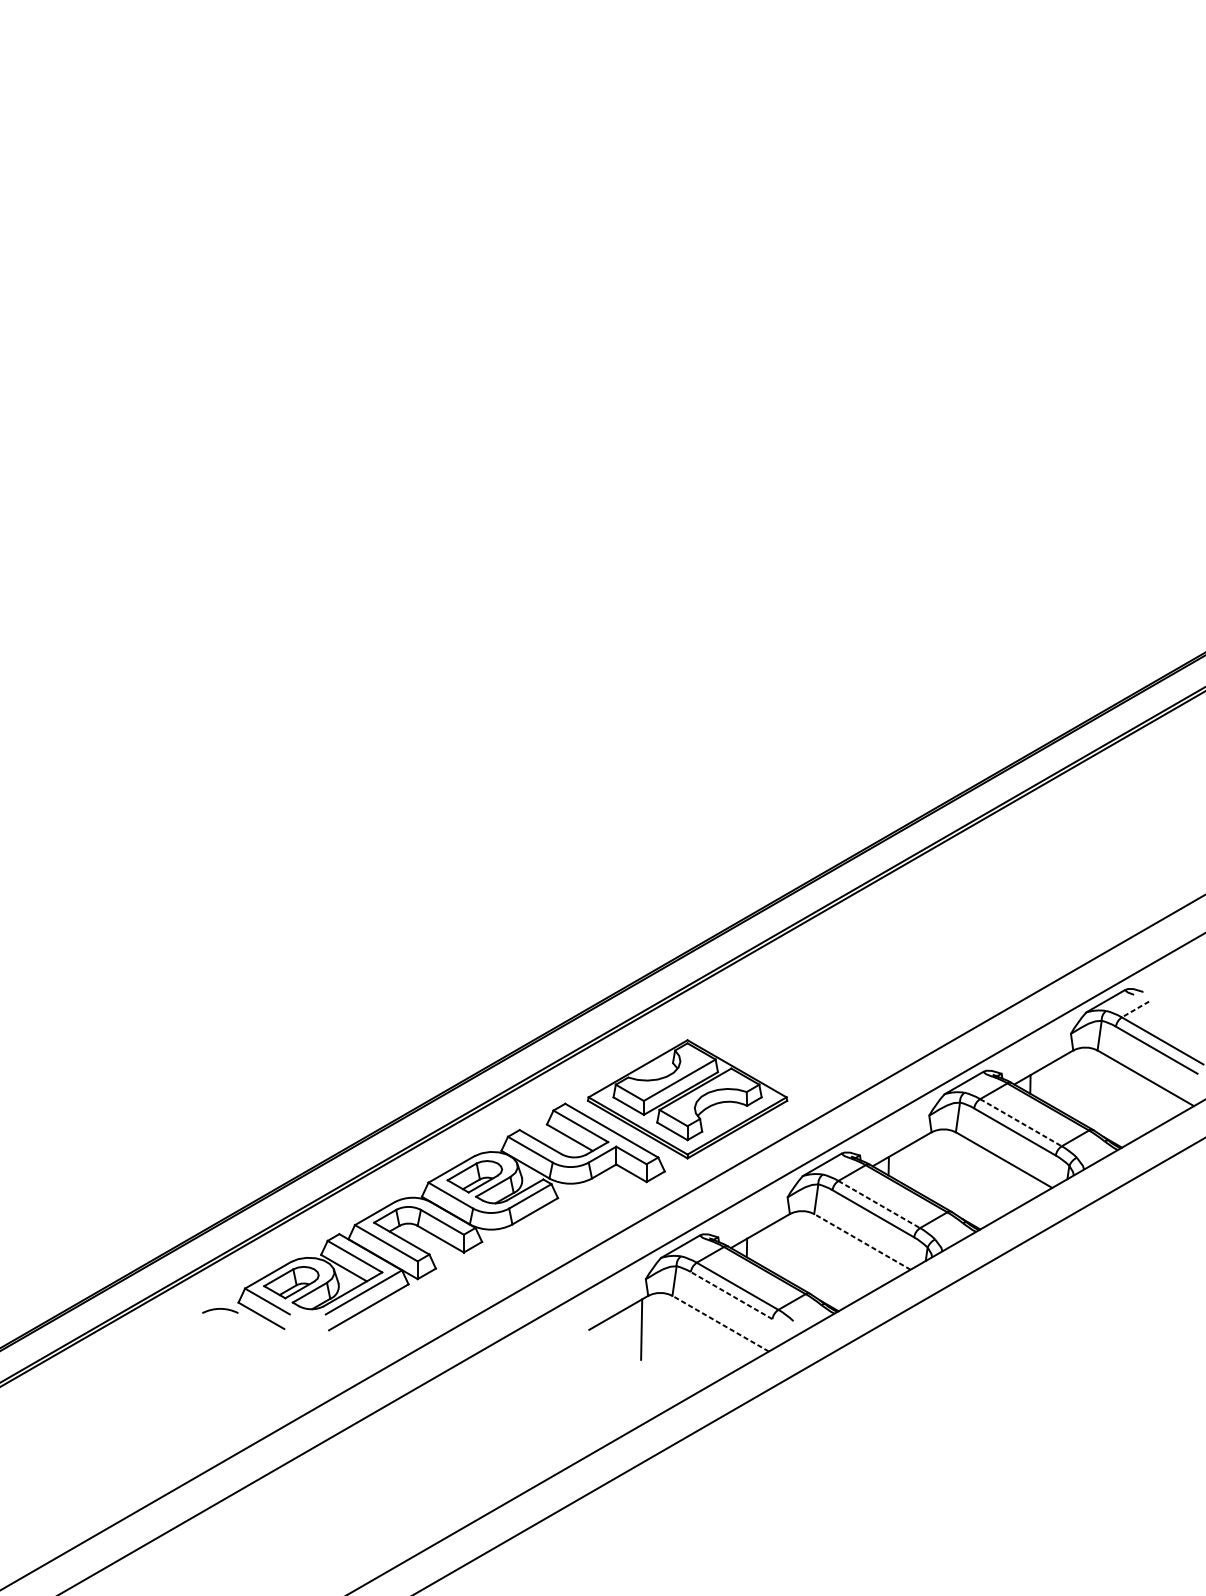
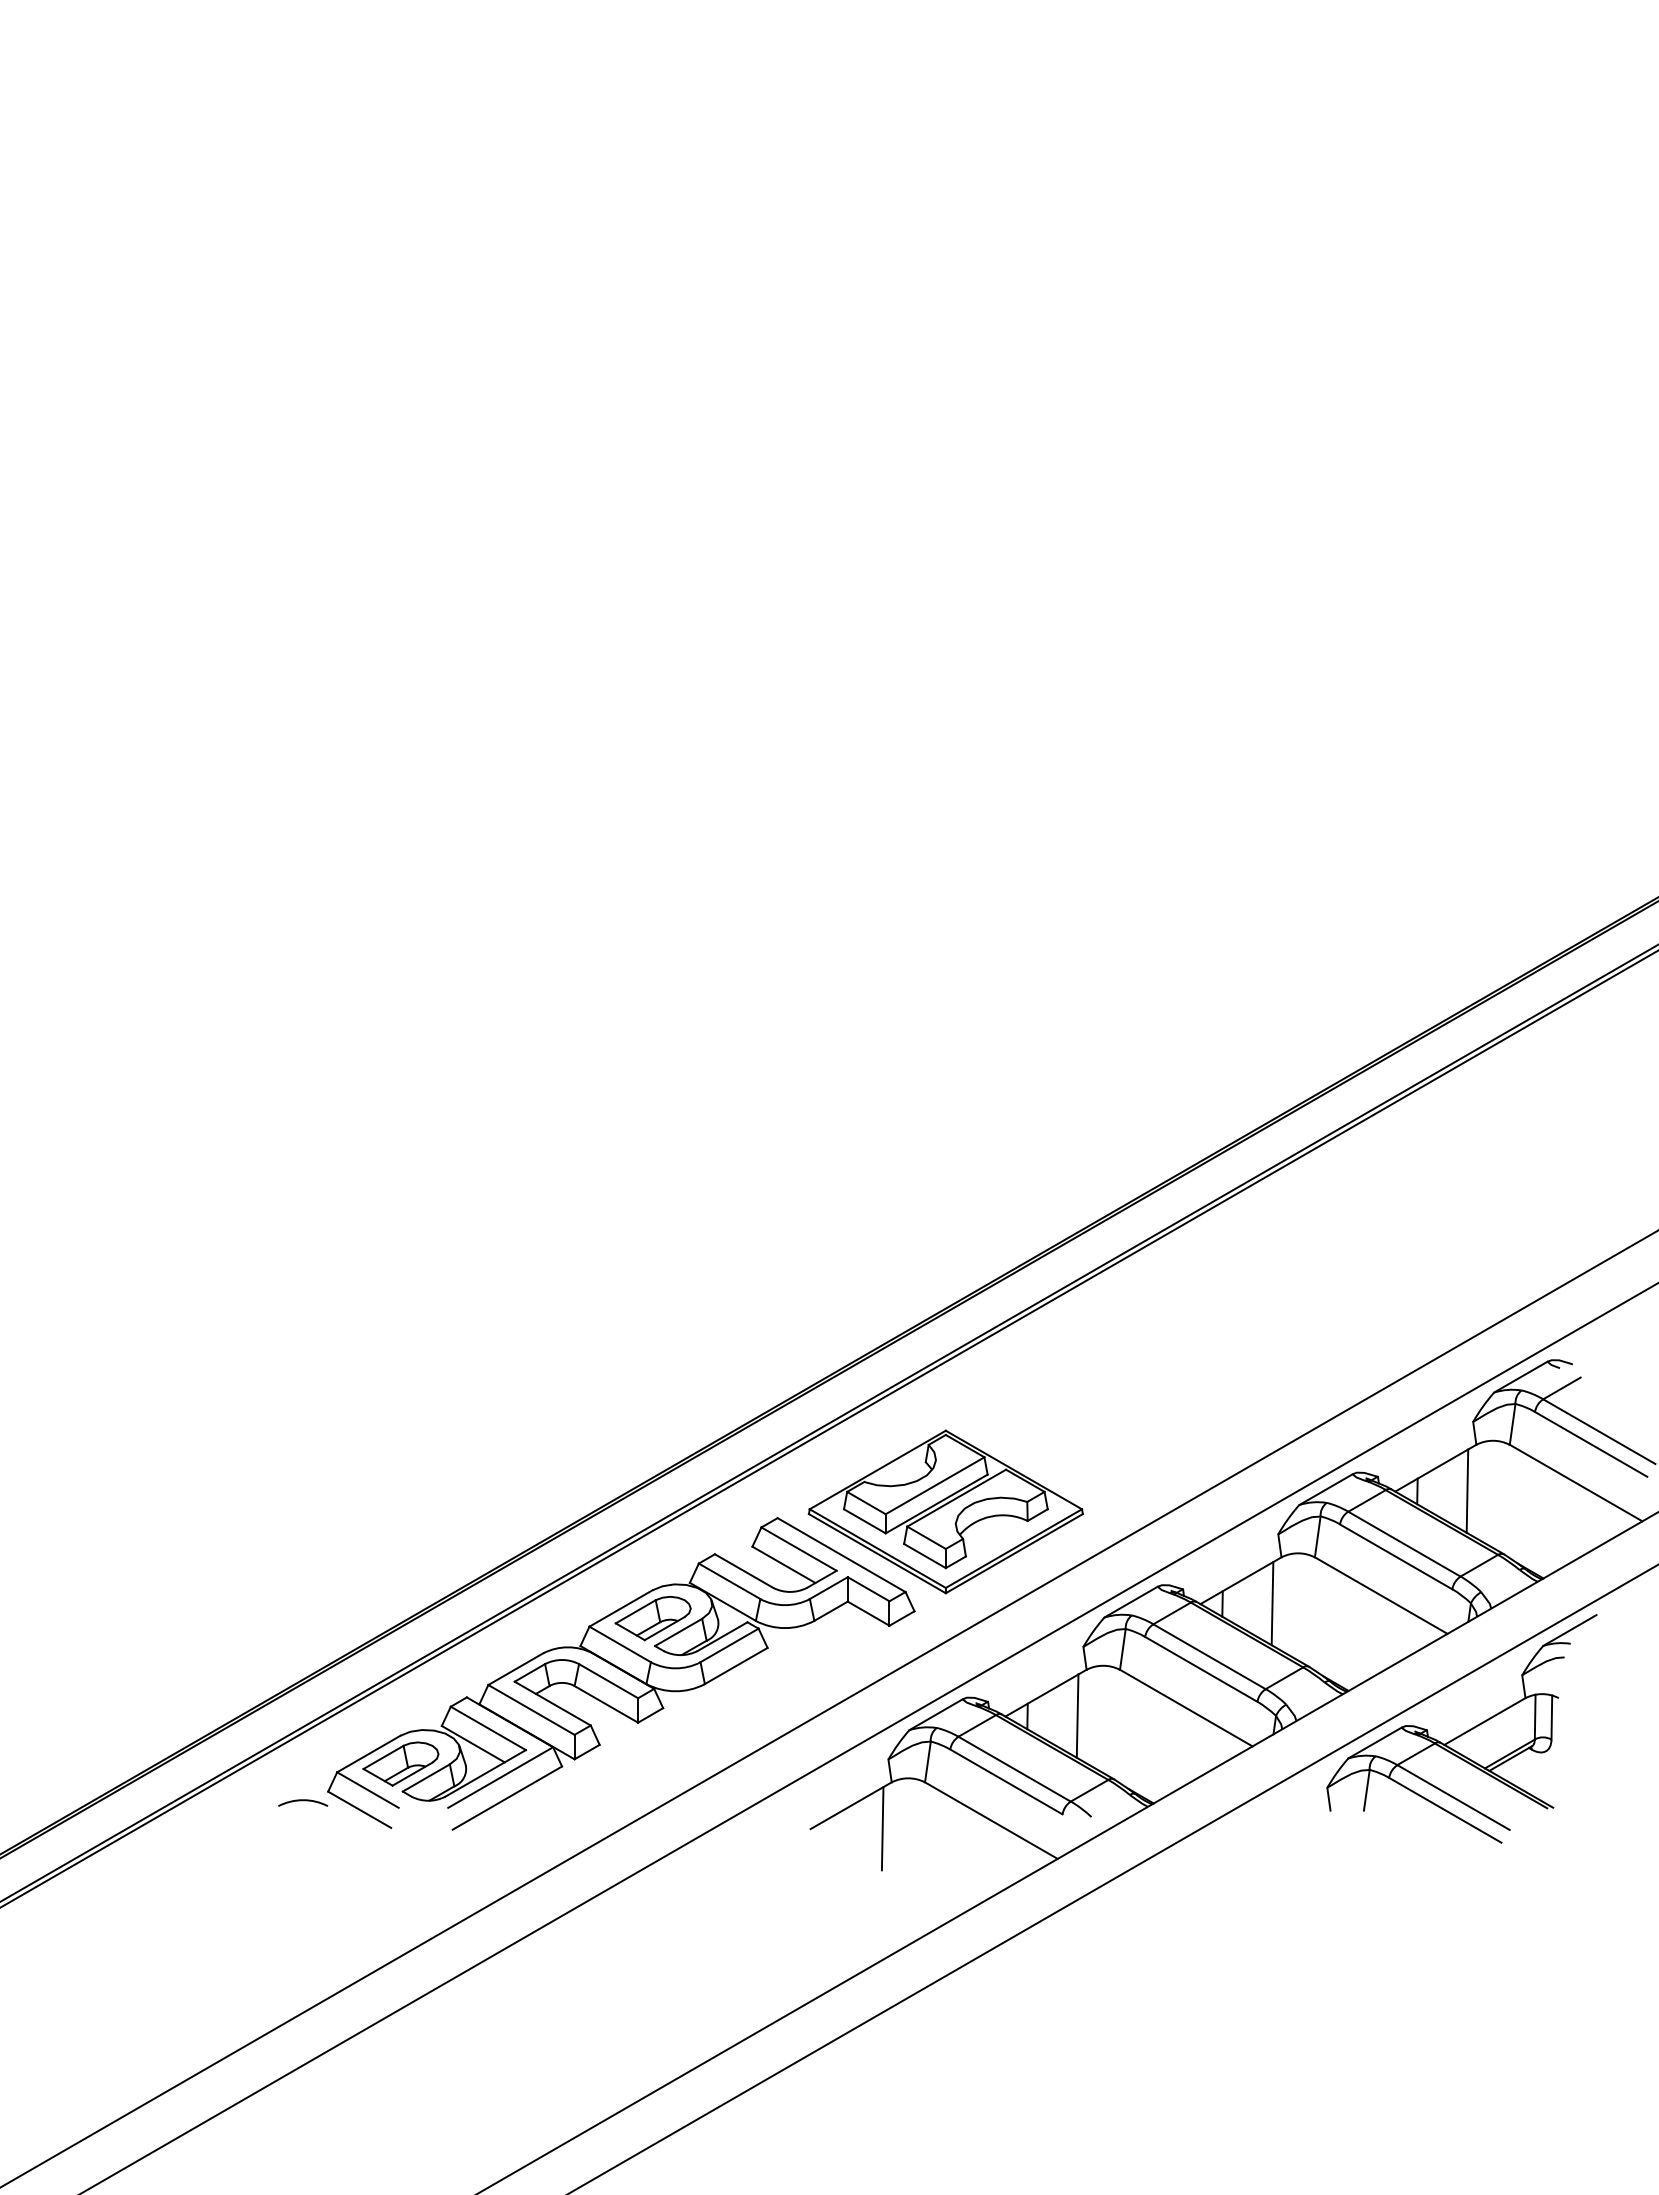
line: (1135, 1009) -> (1561, 1388), dashed -> solid
line: (1066, 1083) -> (1467, 1490), added
line: (1021, 1122) -> (1404, 1544), dashed -> solid
line: (925, 1165) -> (1272, 1603), added
line: (879, 1204) -> (1209, 1656), dashed -> solid
line: (862, 1242) -> (1186, 1708), dashed -> solid
line: (783, 1247) -> (1077, 1715), added
part: (1062, 1256) -> (1461, 1728), added
line: (731, 1295) -> (1006, 1781), dashed -> solid
line: (720, 1323) -> (991, 1820), dashed -> solid

